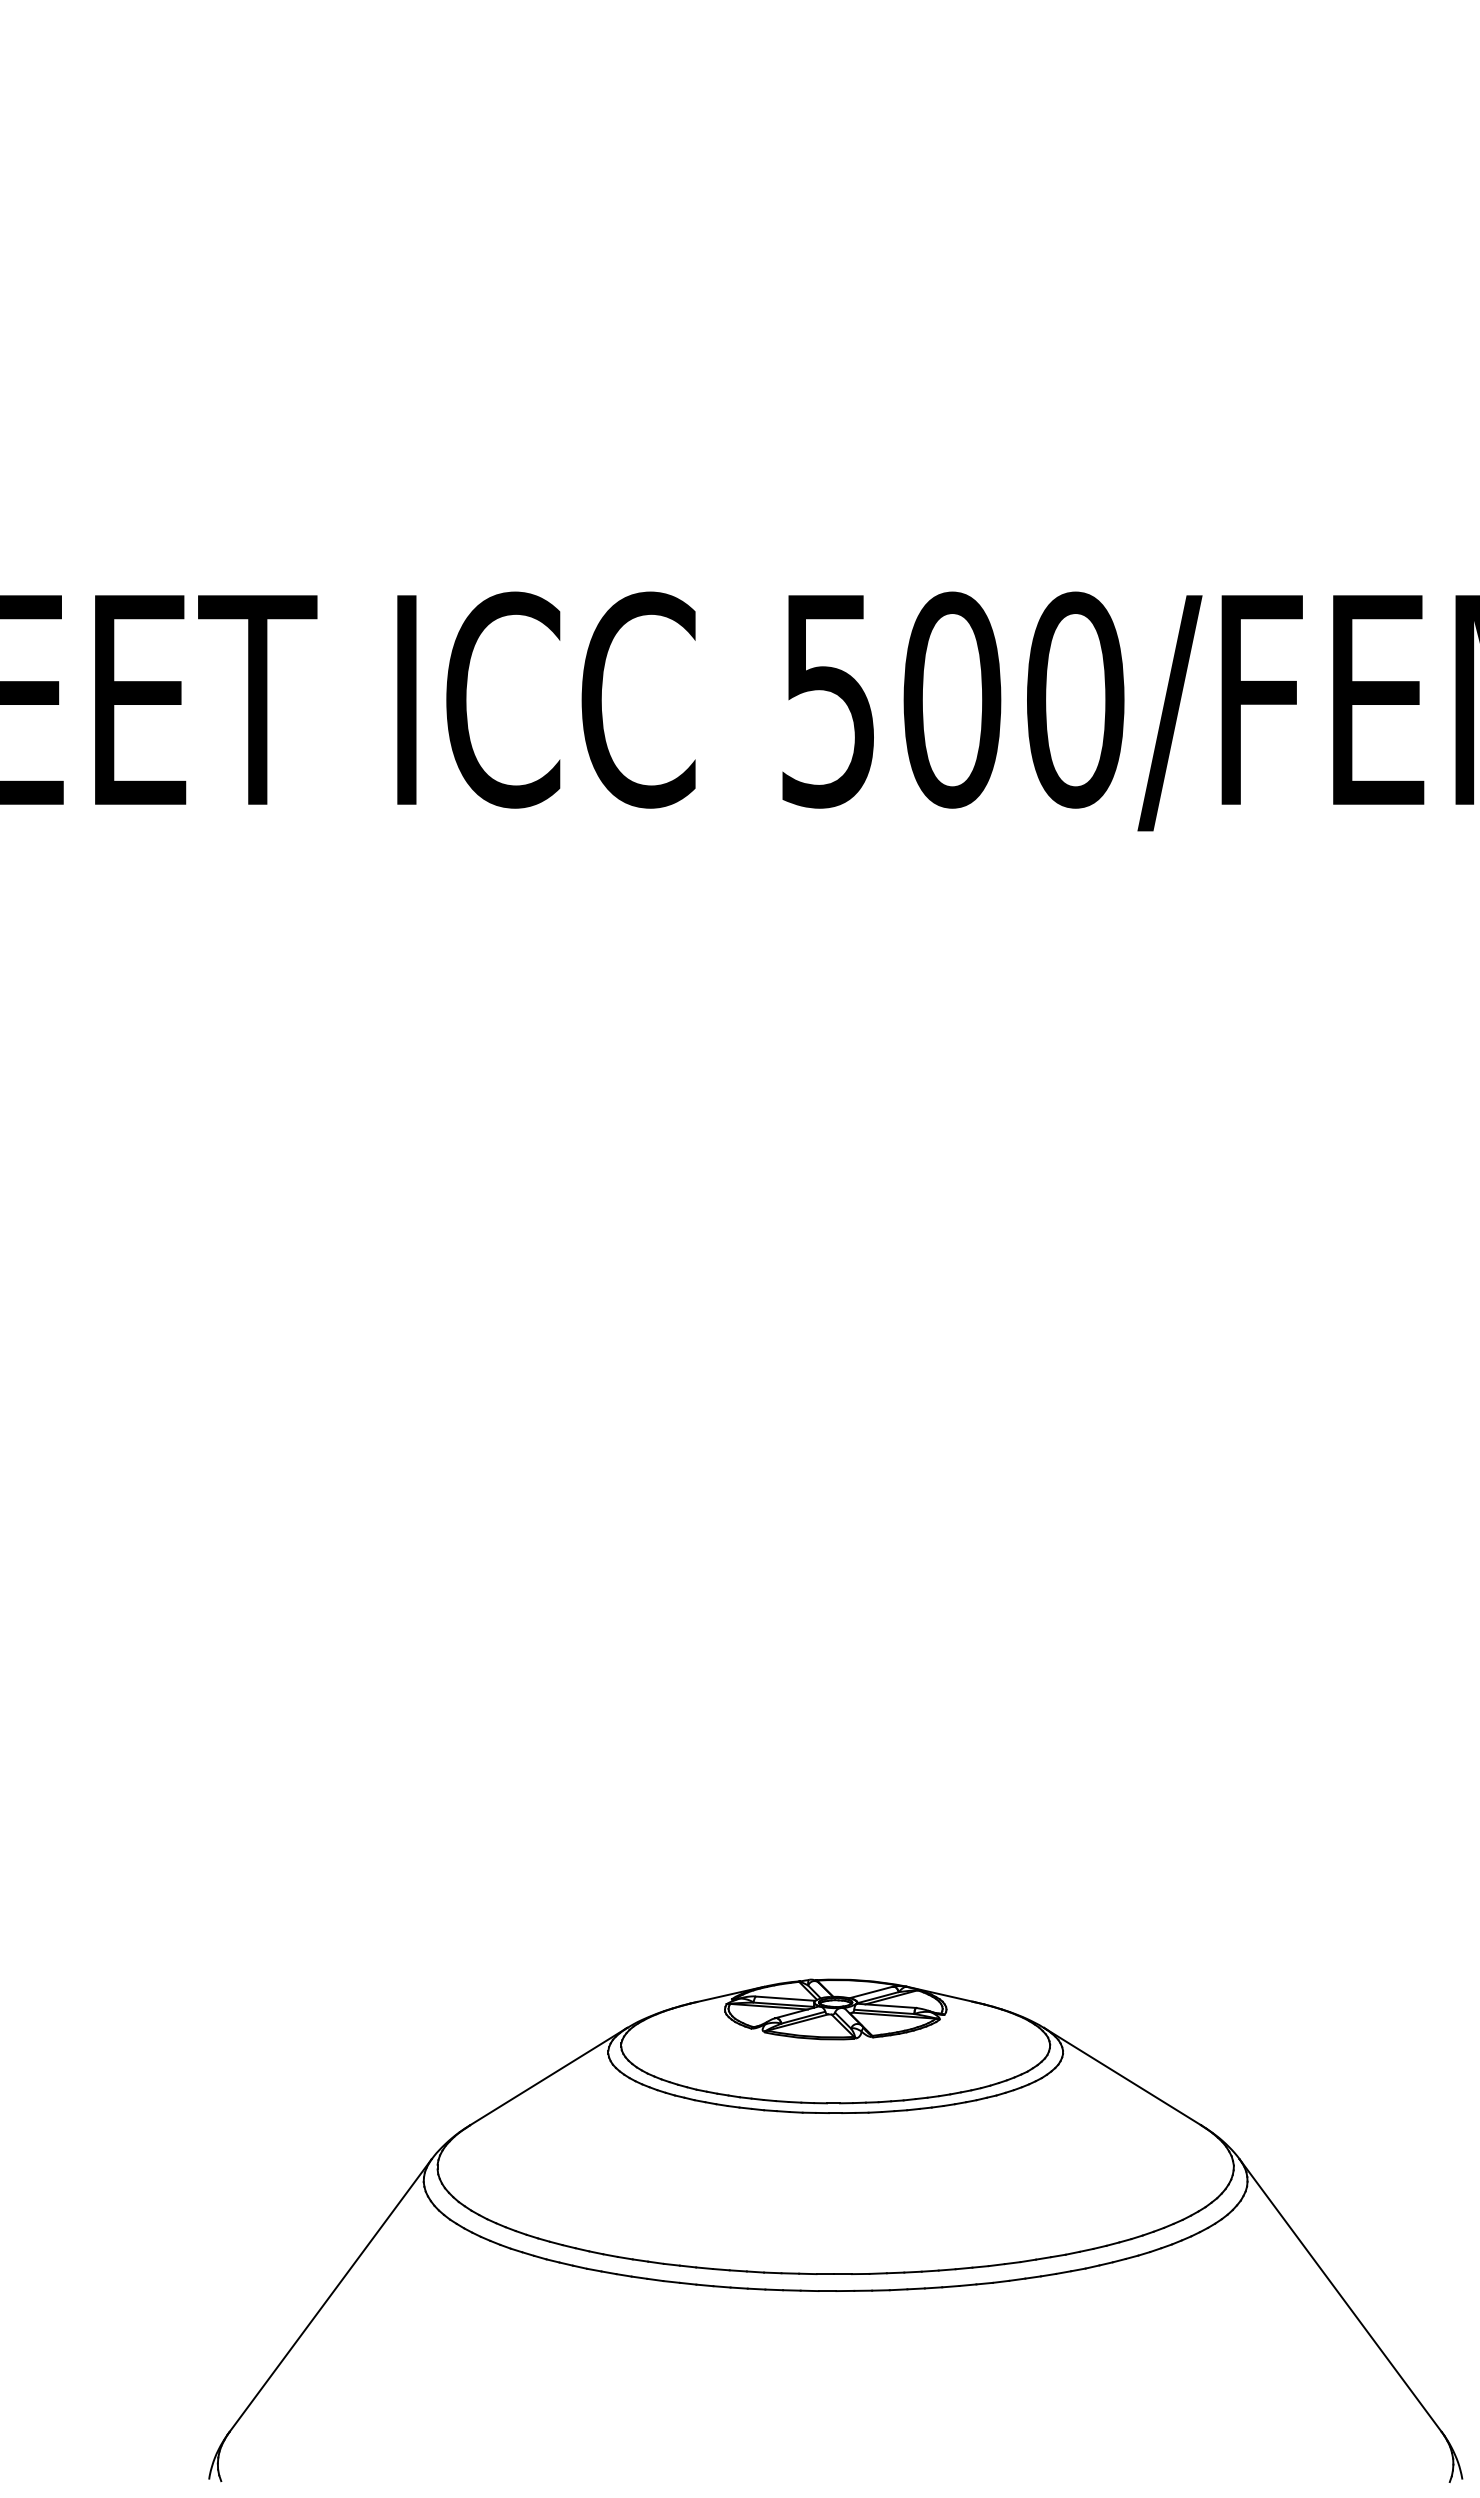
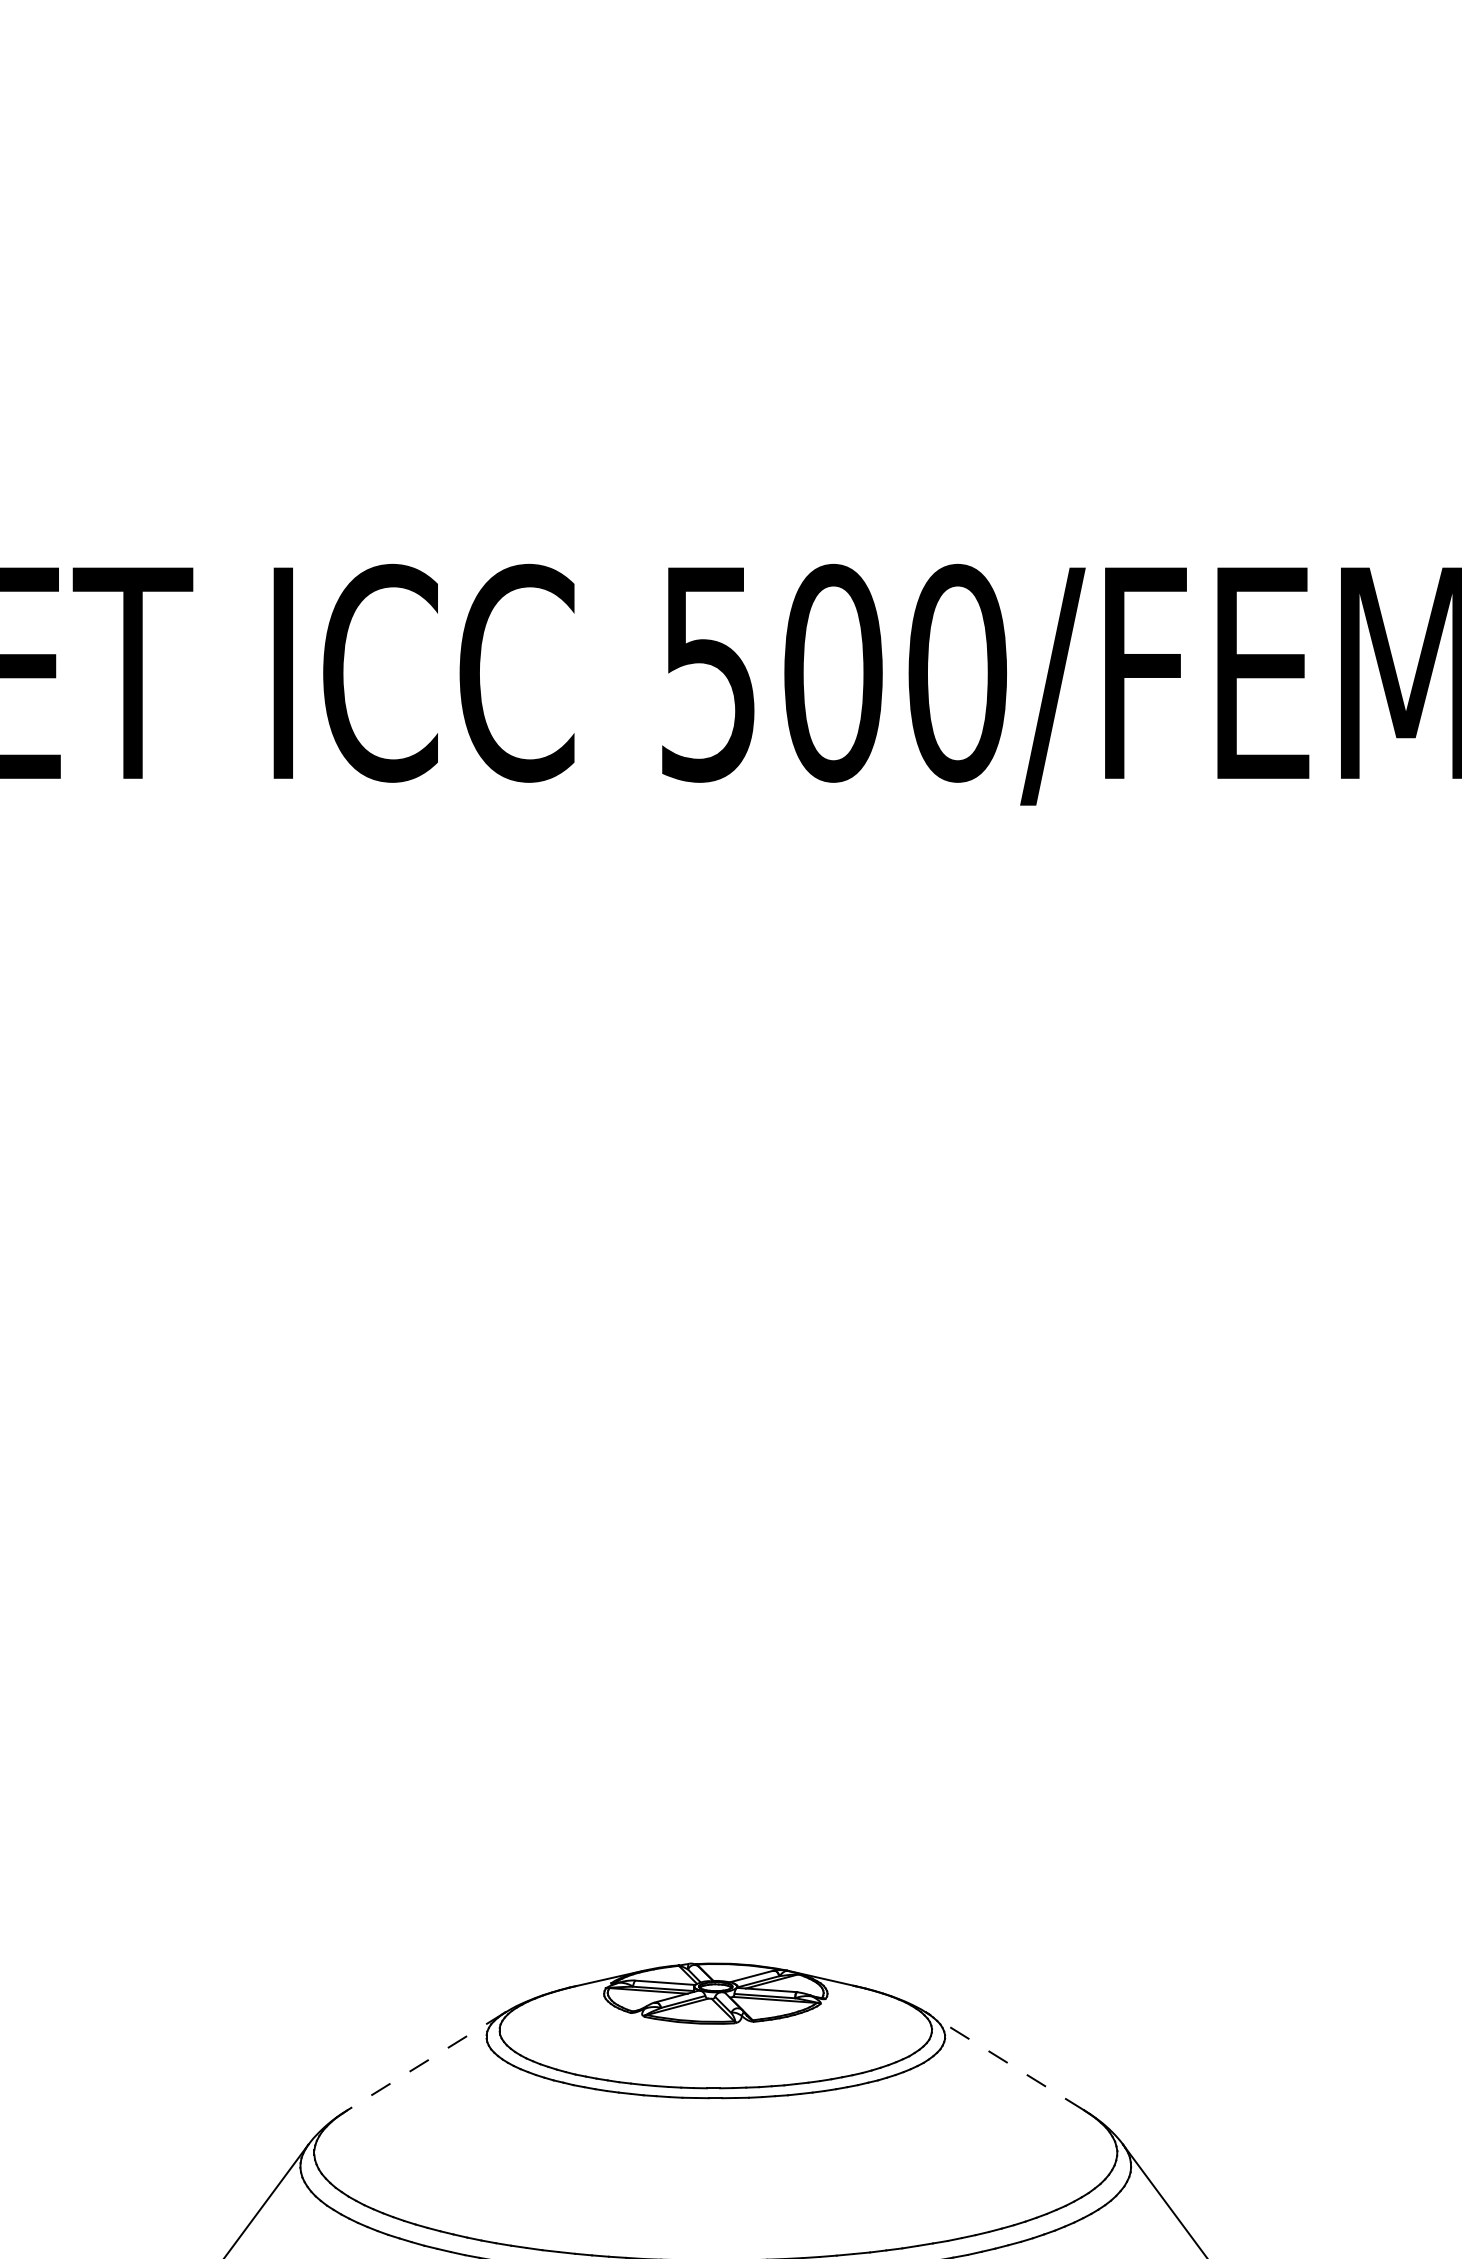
line: (548, 2076) -> (426, 2061), solid -> dashed
line: (1122, 2076) -> (1005, 2061), solid -> dashed

